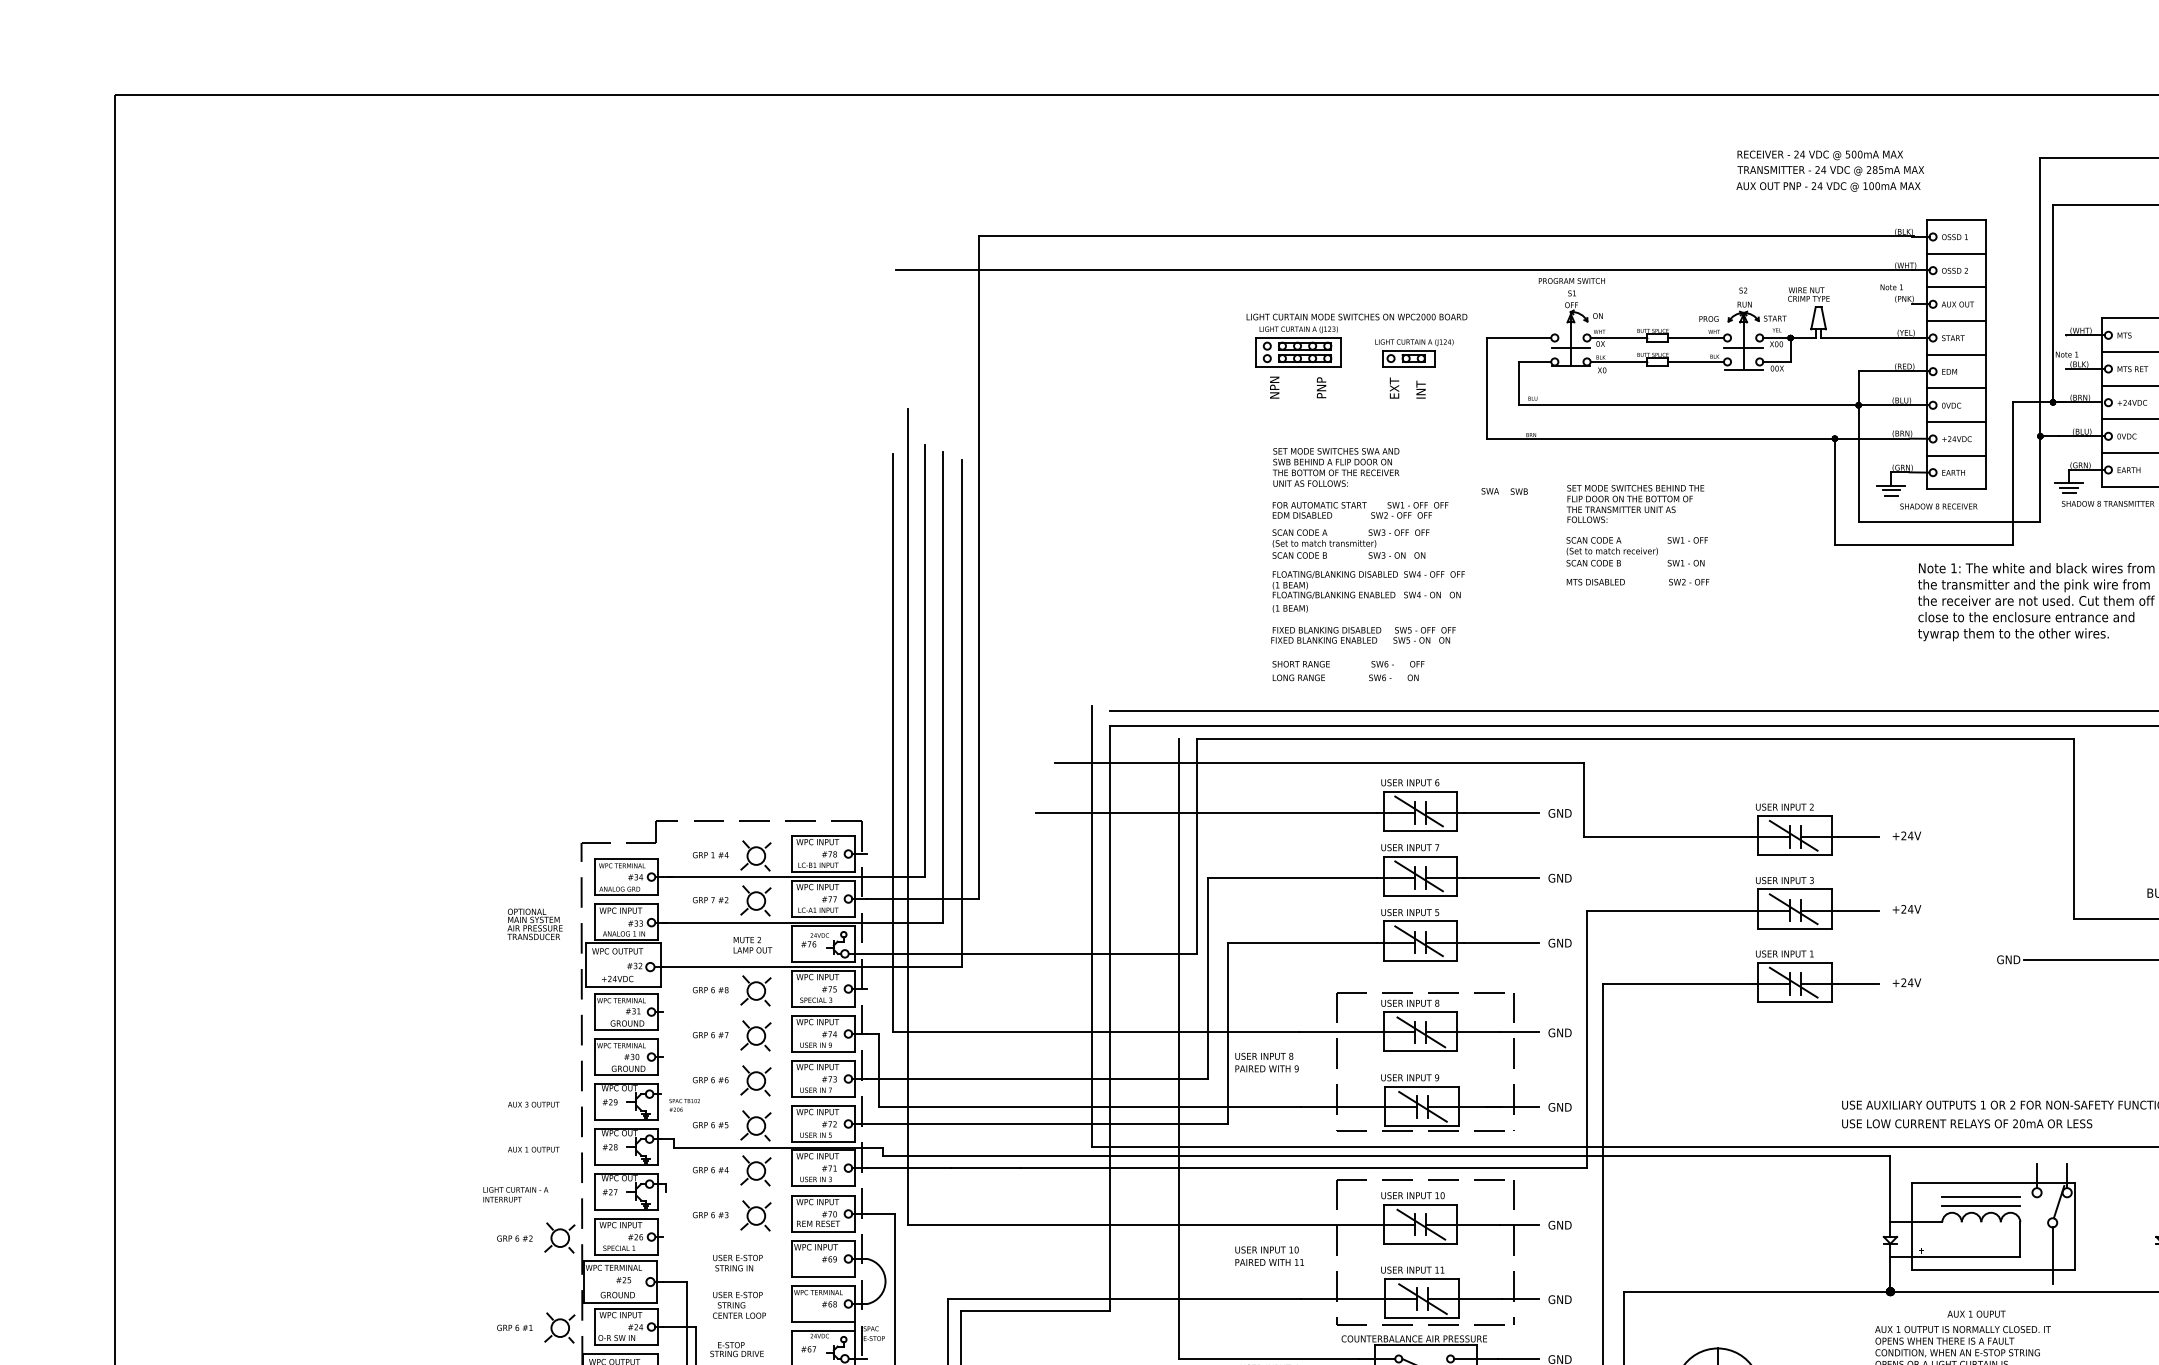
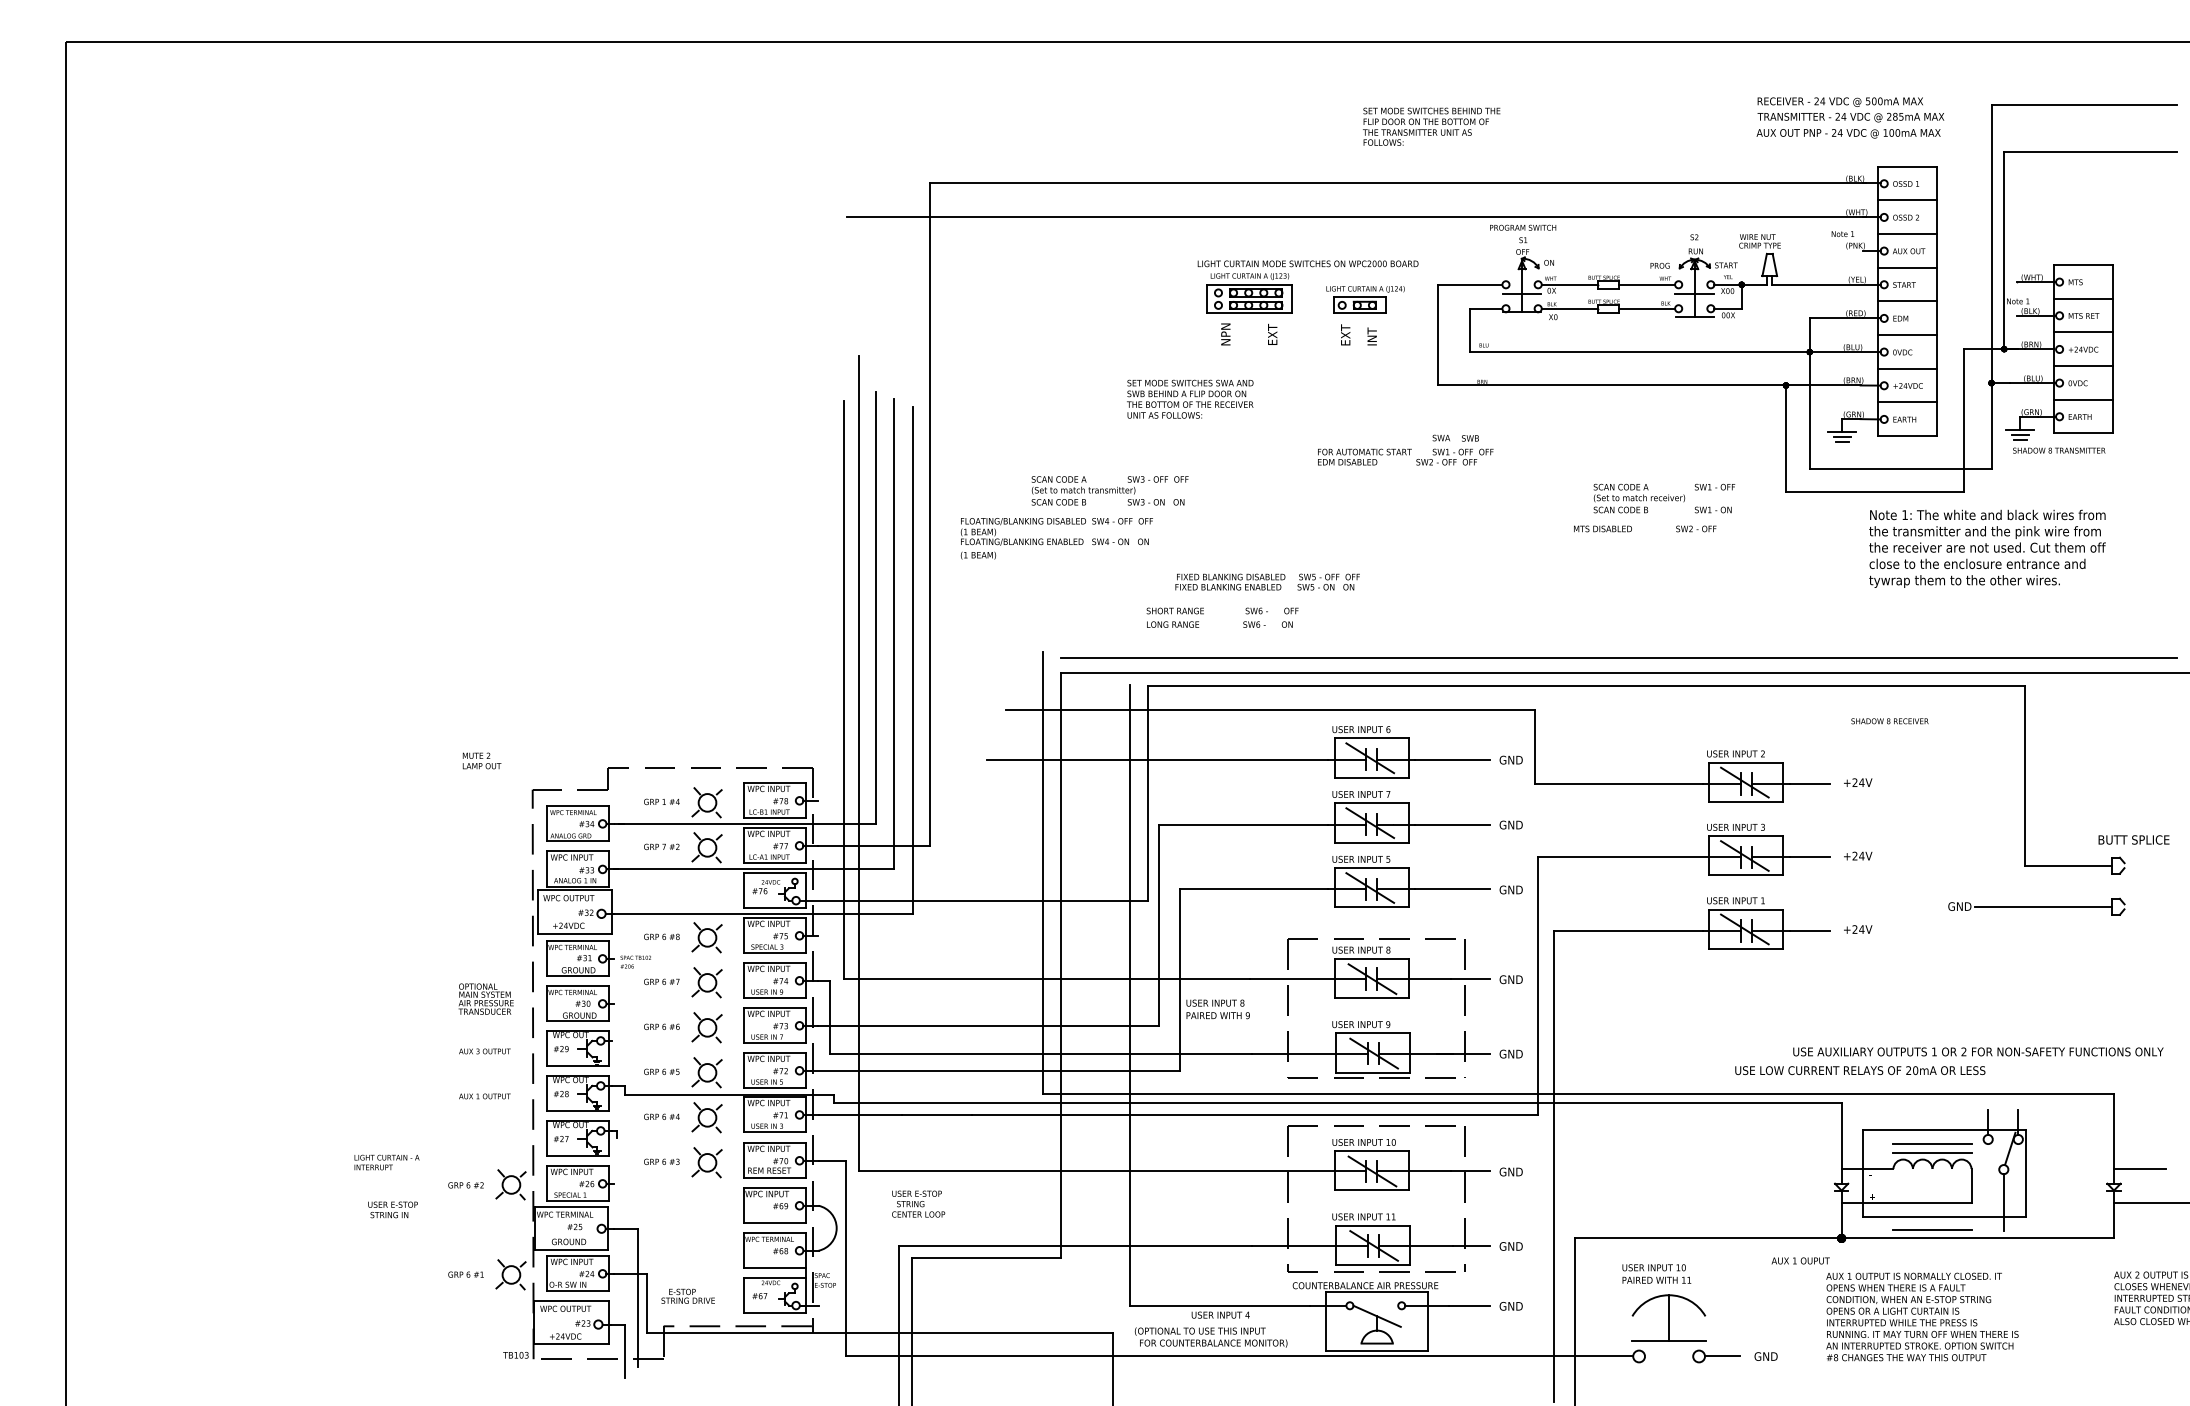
text: (1830, 170) -> (1850, 117), moved
text: (1321, 386) -> (1272, 333), PNP -> EXT
text: (1336, 466) -> (1190, 398), moved
text: (1635, 503) -> (1431, 126), moved
text: (1938, 506) -> (1889, 721), moved
text: (1360, 509) -> (1405, 456), moved
text: (1350, 543) -> (1109, 490), moved
text: (1637, 551) -> (1664, 498), moved
text: (1638, 581) -> (1645, 528), moved
text: (1368, 591) -> (1056, 538), moved
text: (1363, 634) -> (1267, 581), moved
text: (1348, 670) -> (1222, 617), moved
text: (534, 923) -> (485, 998), moved
text: (752, 944) -> (481, 760), moved
text: (684, 1104) -> (635, 961), moved
text: (1967, 1123) -> (1860, 1070), moved
text: (515, 1194) -> (386, 1162), moved
text: (1269, 1255) -> (1656, 1273), moved
text: (737, 1262) -> (392, 1209), moved
line: (1981, 1282) -> (1932, 1229), added
text: (739, 1304) -> (918, 1203), moved
text: (1976, 1313) -> (1800, 1260), moved

